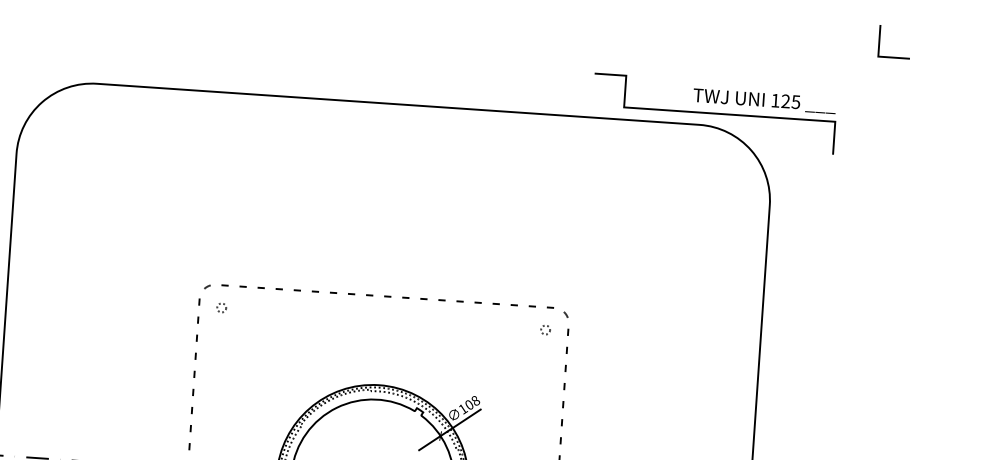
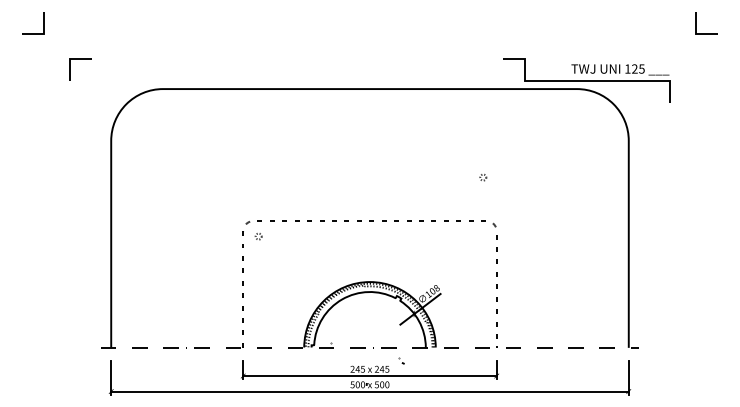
circle: (545, 329) -> (483, 177), moved

